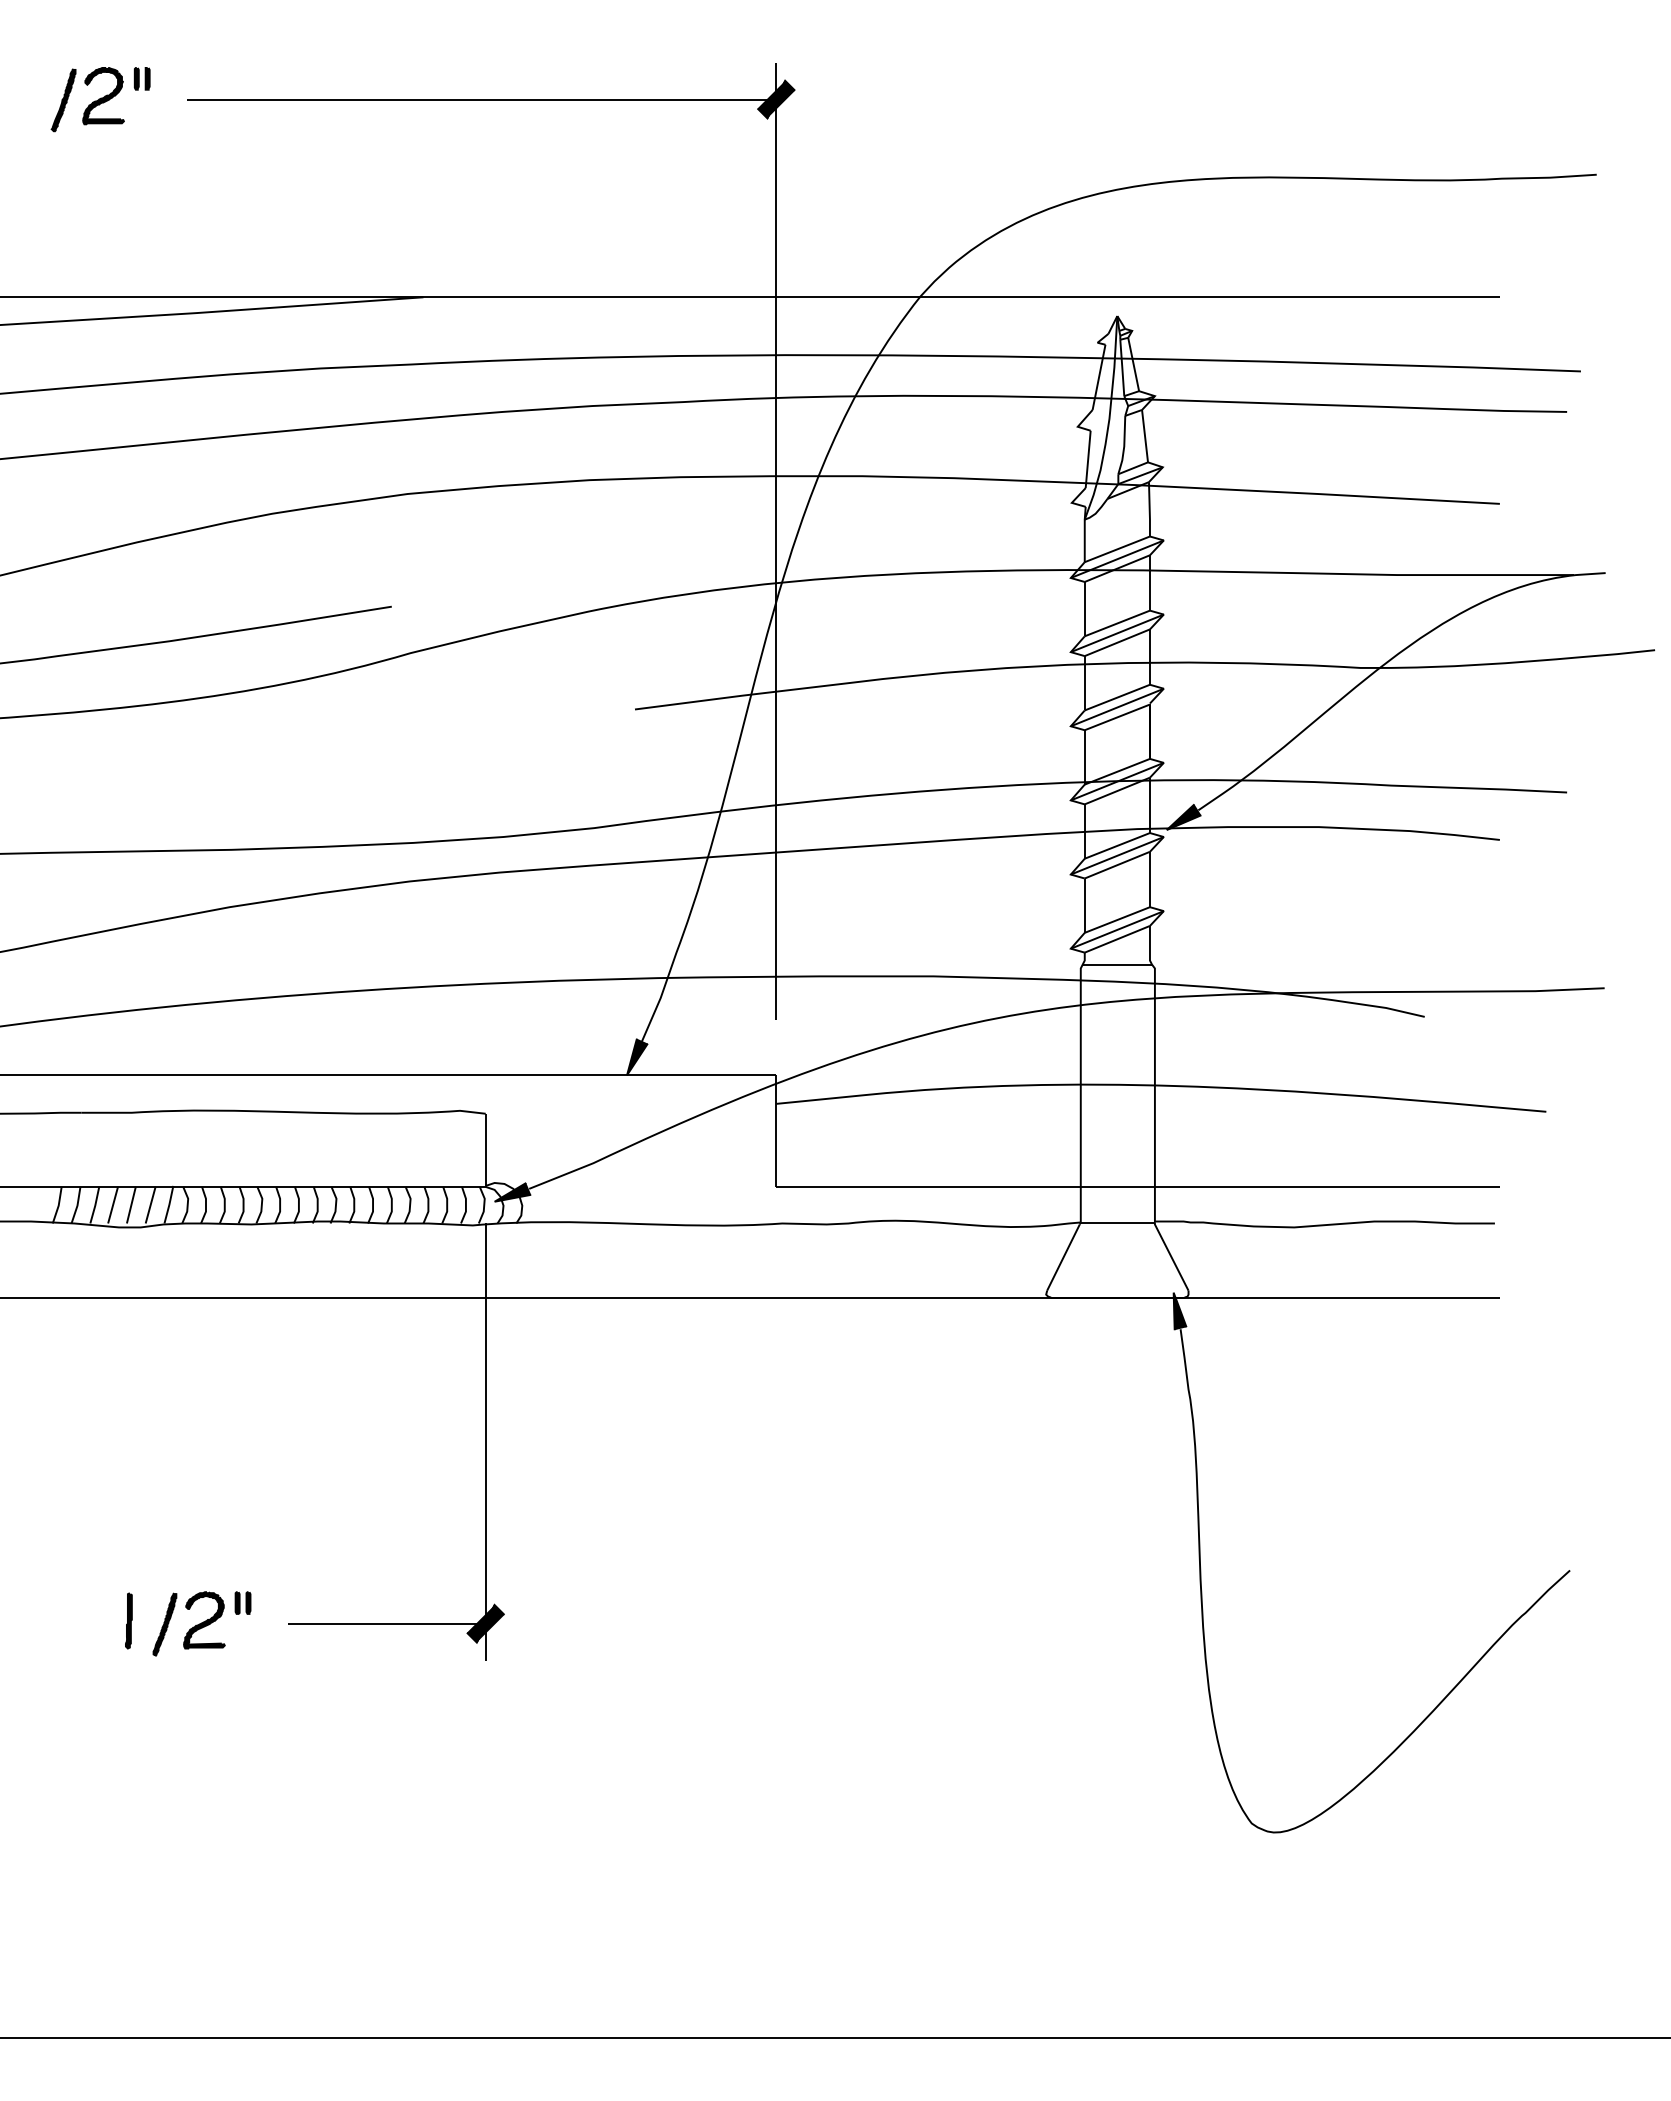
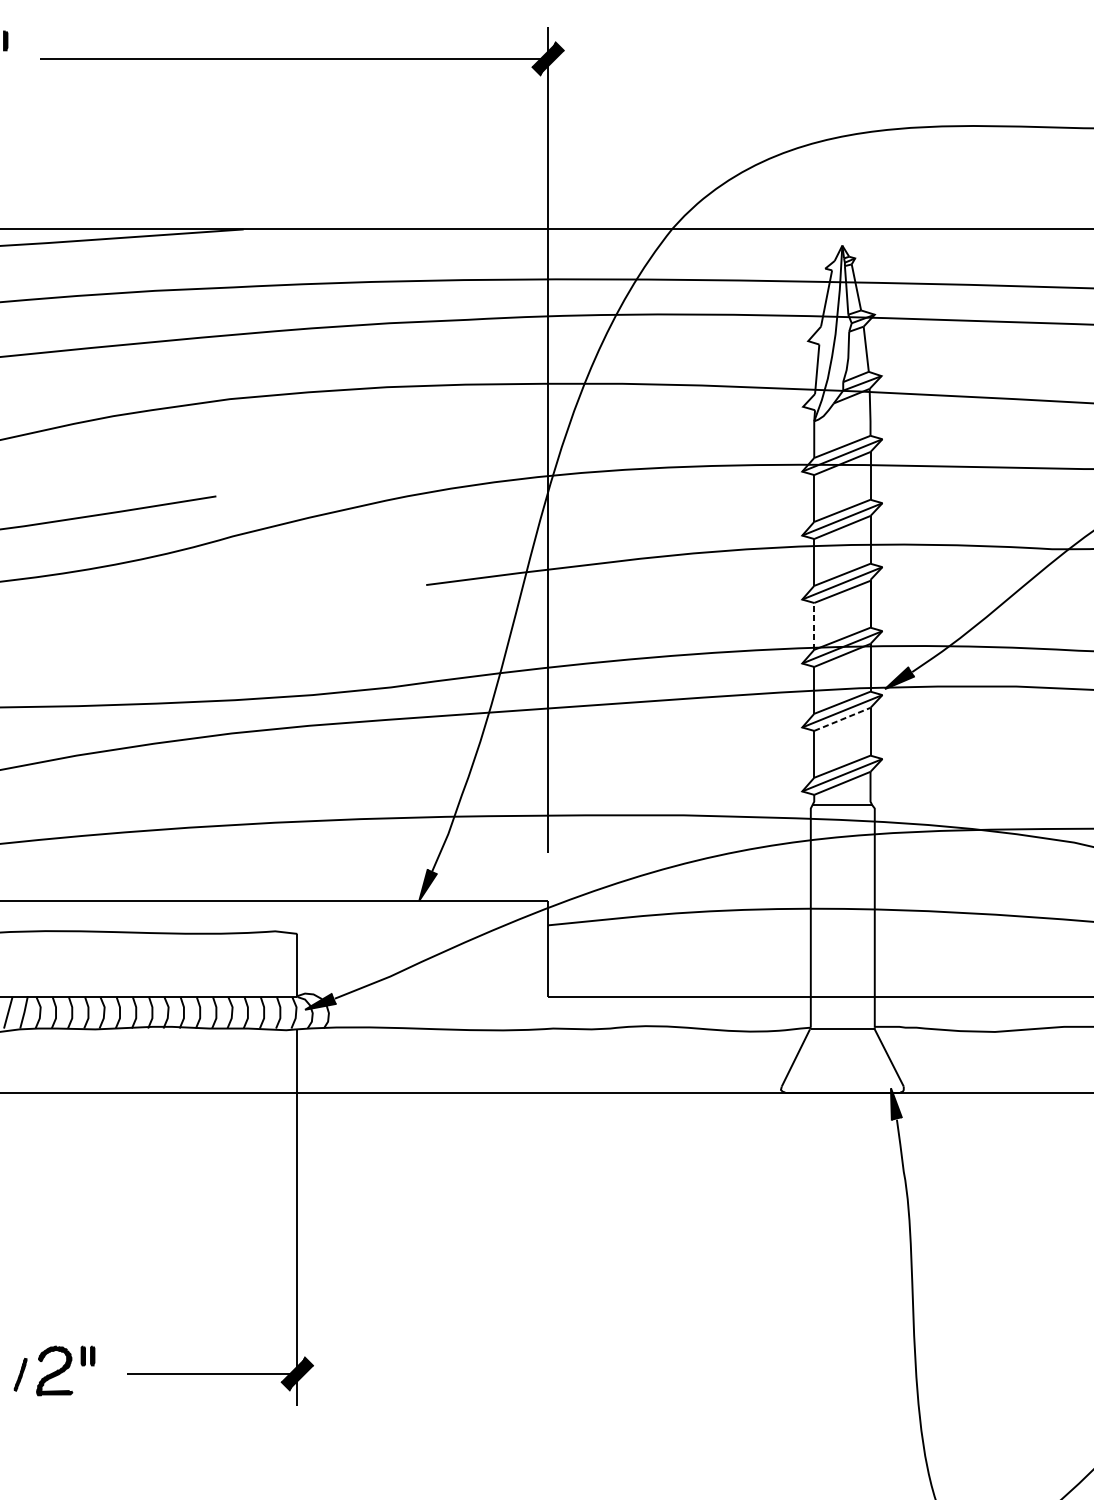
line: (1084, 756) -> (814, 625), solid -> dashed
line: (1117, 864) -> (842, 718), solid -> dashed
part: (164, 1624) -> (20, 1374), size x0.6

